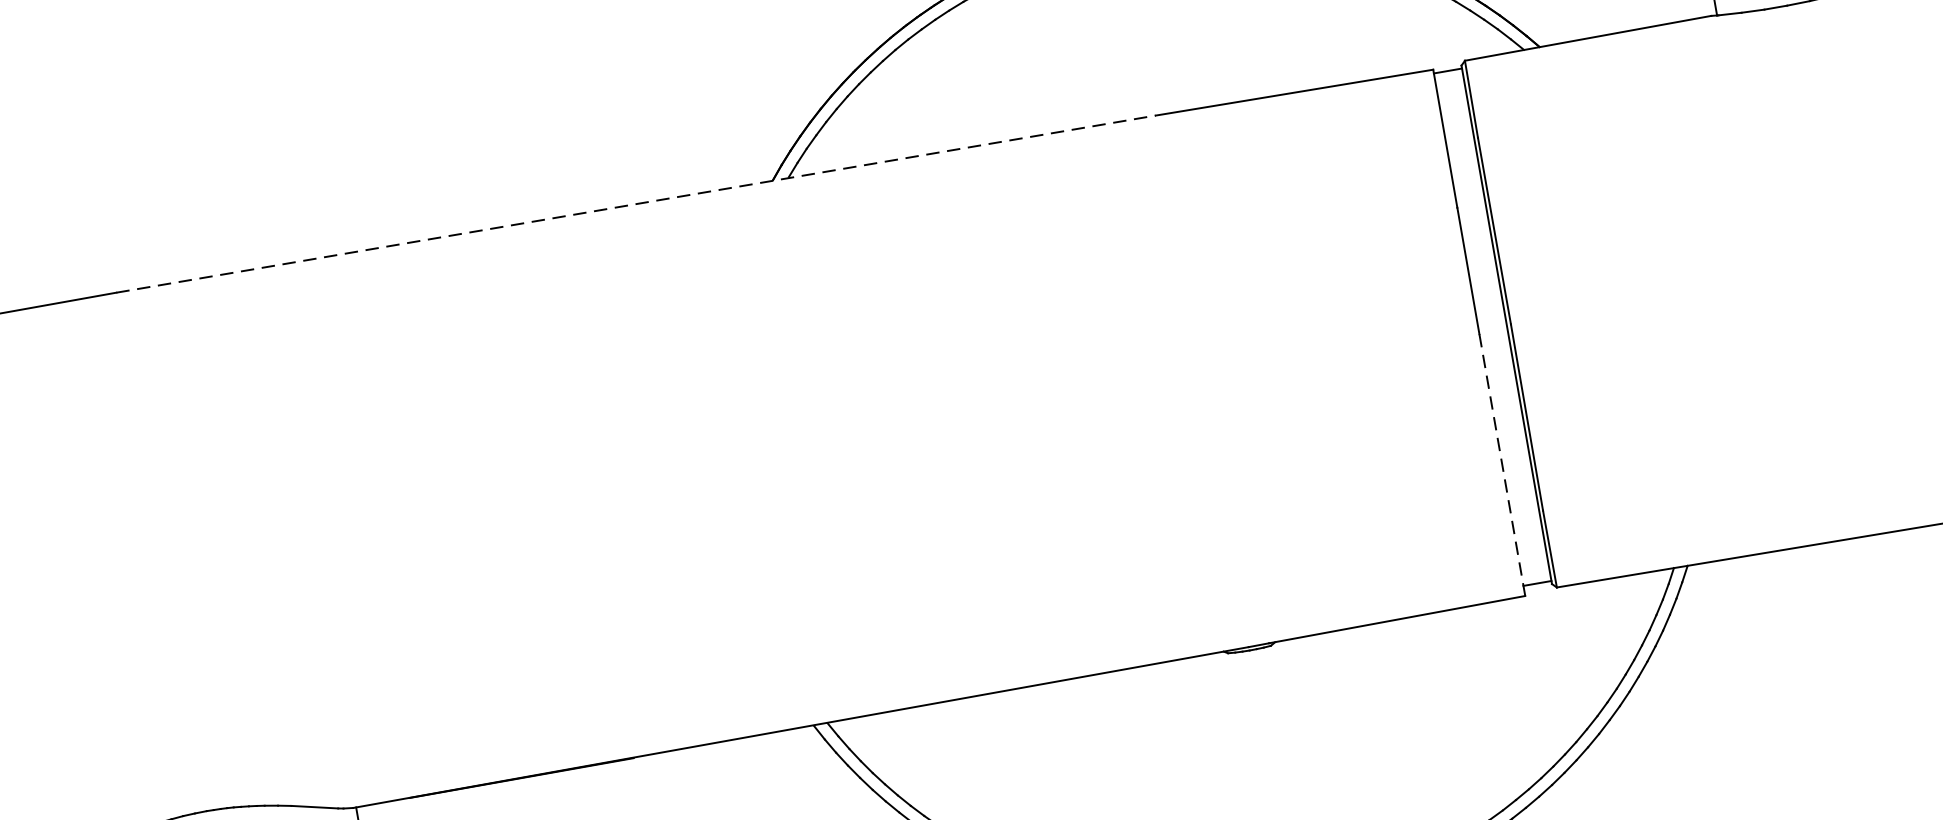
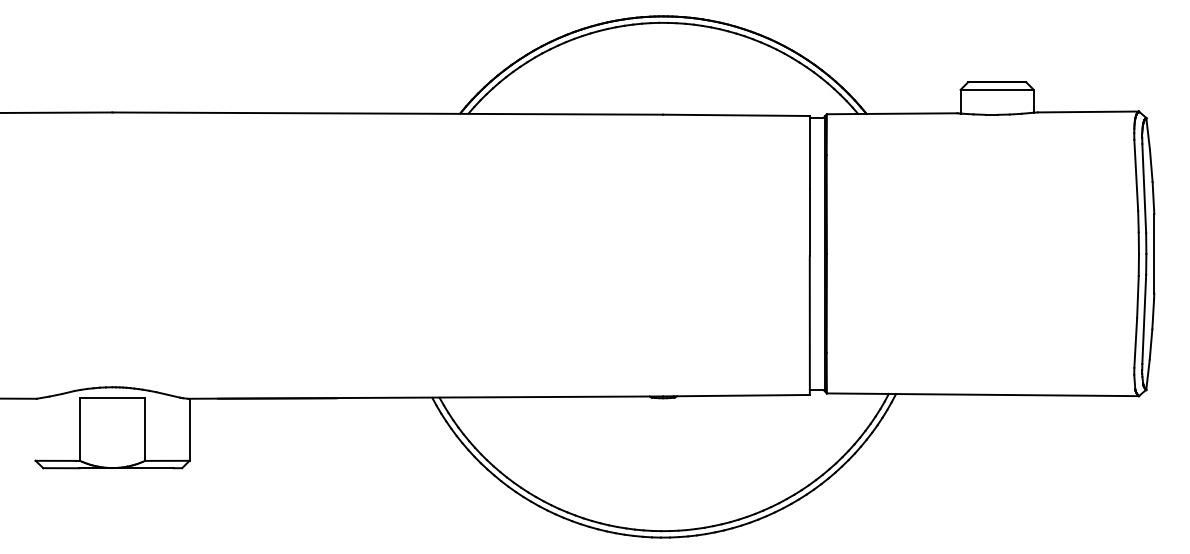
line: (637, 203) -> (388, 113), dashed -> solid
line: (1502, 466) -> (809, 326), dashed -> solid

